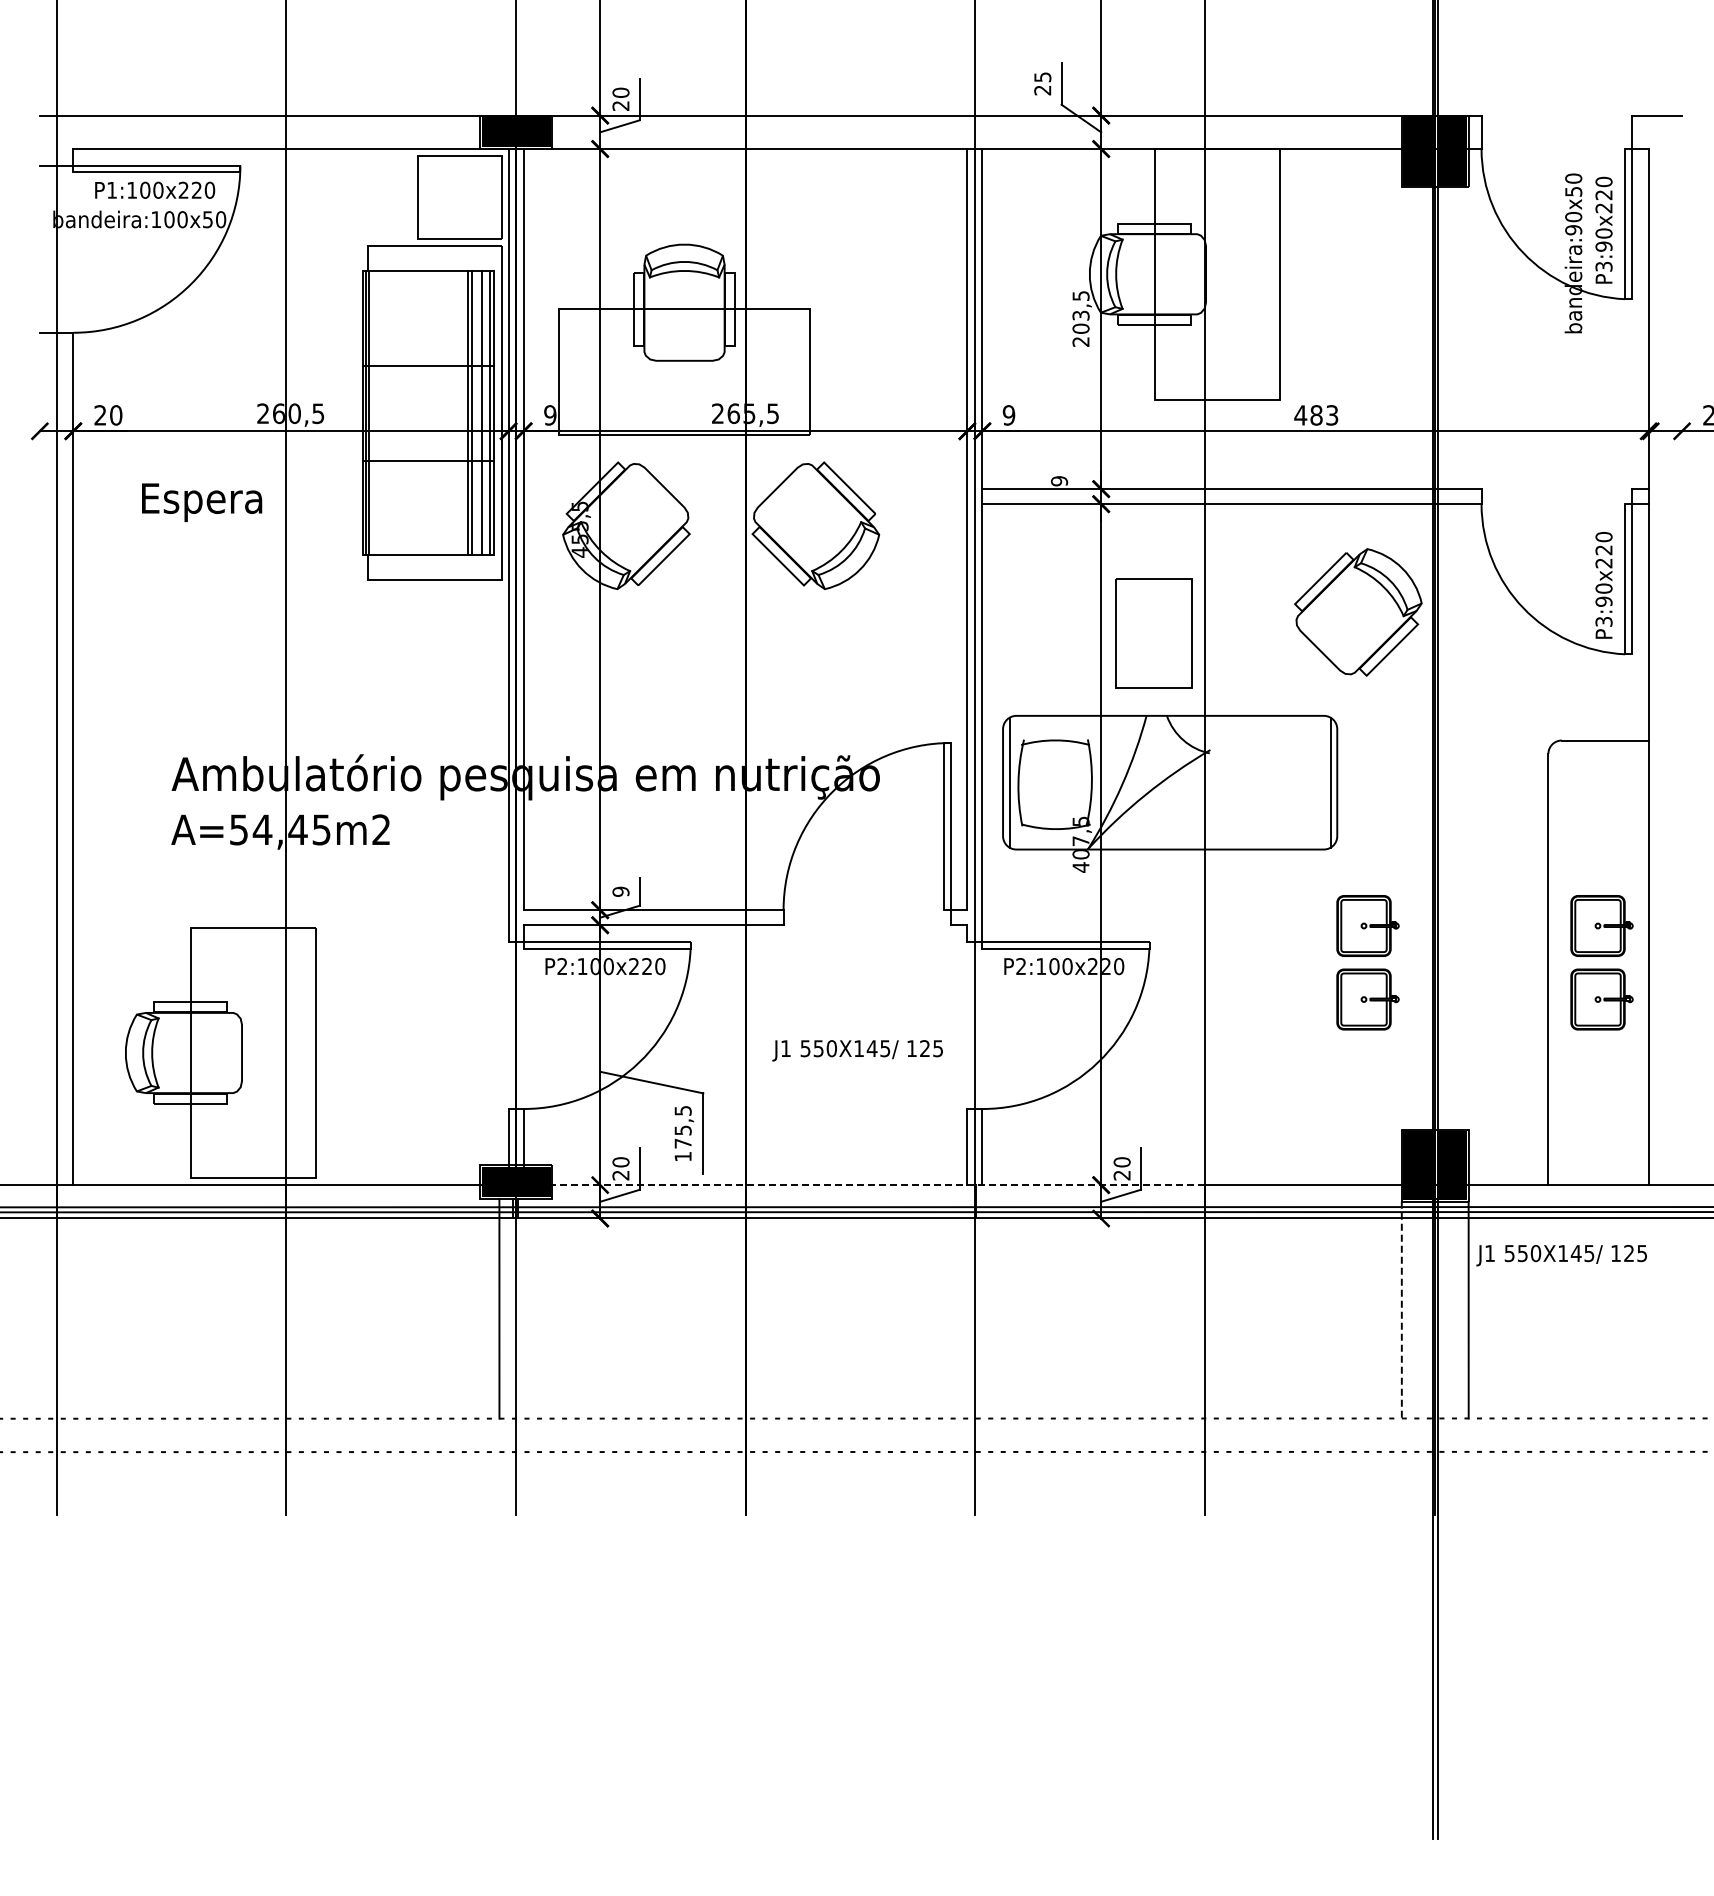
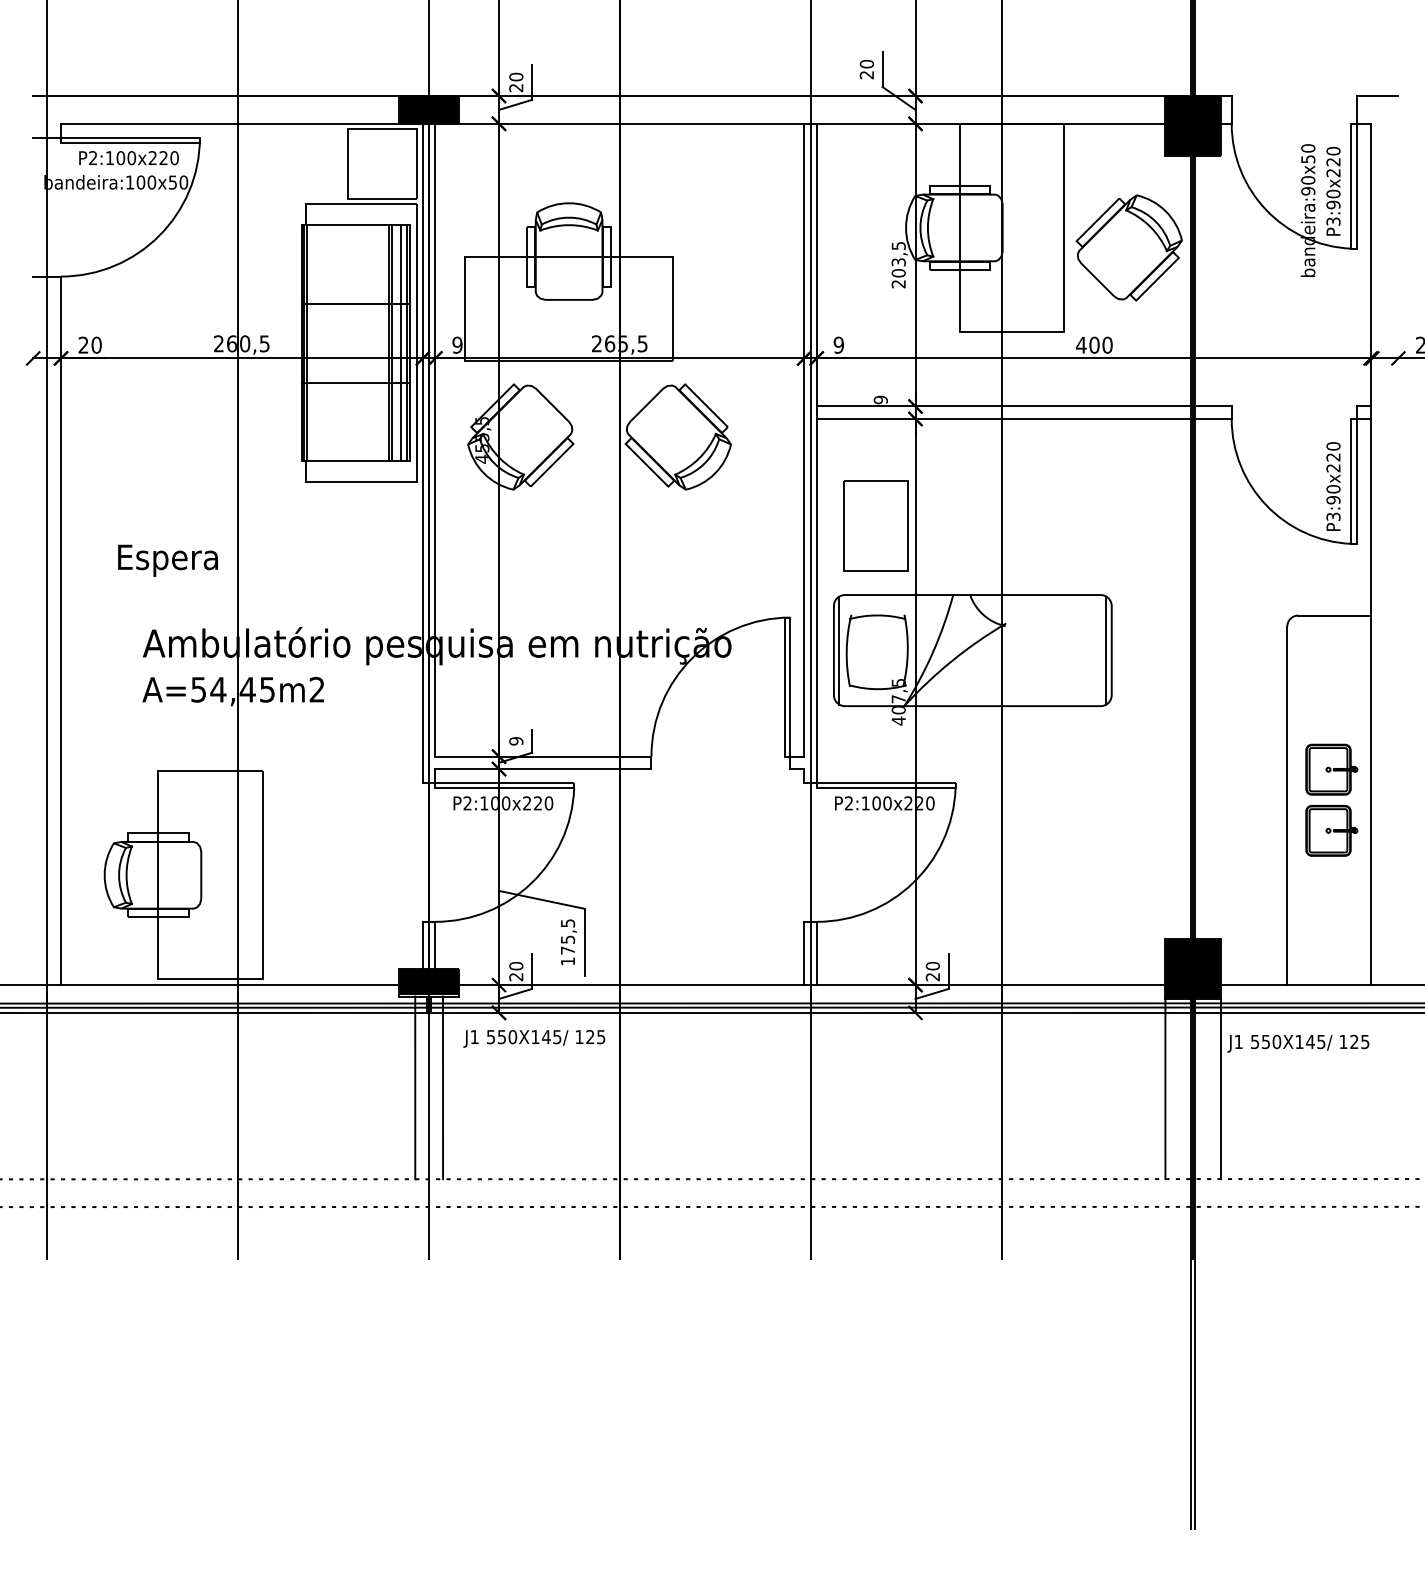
text: (1042, 77) -> (866, 64), 25 -> 20
text: (111, 189) -> (92, 157), P1:100x220 -> P2:100x220
text: (1324, 415) -> (1101, 345), 483 -> 400
text: (202, 502) -> (168, 560), moved
part: (1358, 612) -> (1129, 248), moved
part: (1153, 633) -> (875, 526), moved
part: (1367, 962) -> (1136, 800), removed
text: (857, 1050) -> (534, 1038), moved
line: (860, 1185) -> (715, 985), dashed -> solid
line: (532, 1308) -> (442, 1087), added
line: (1401, 1310) -> (1165, 1089), dashed -> solid

